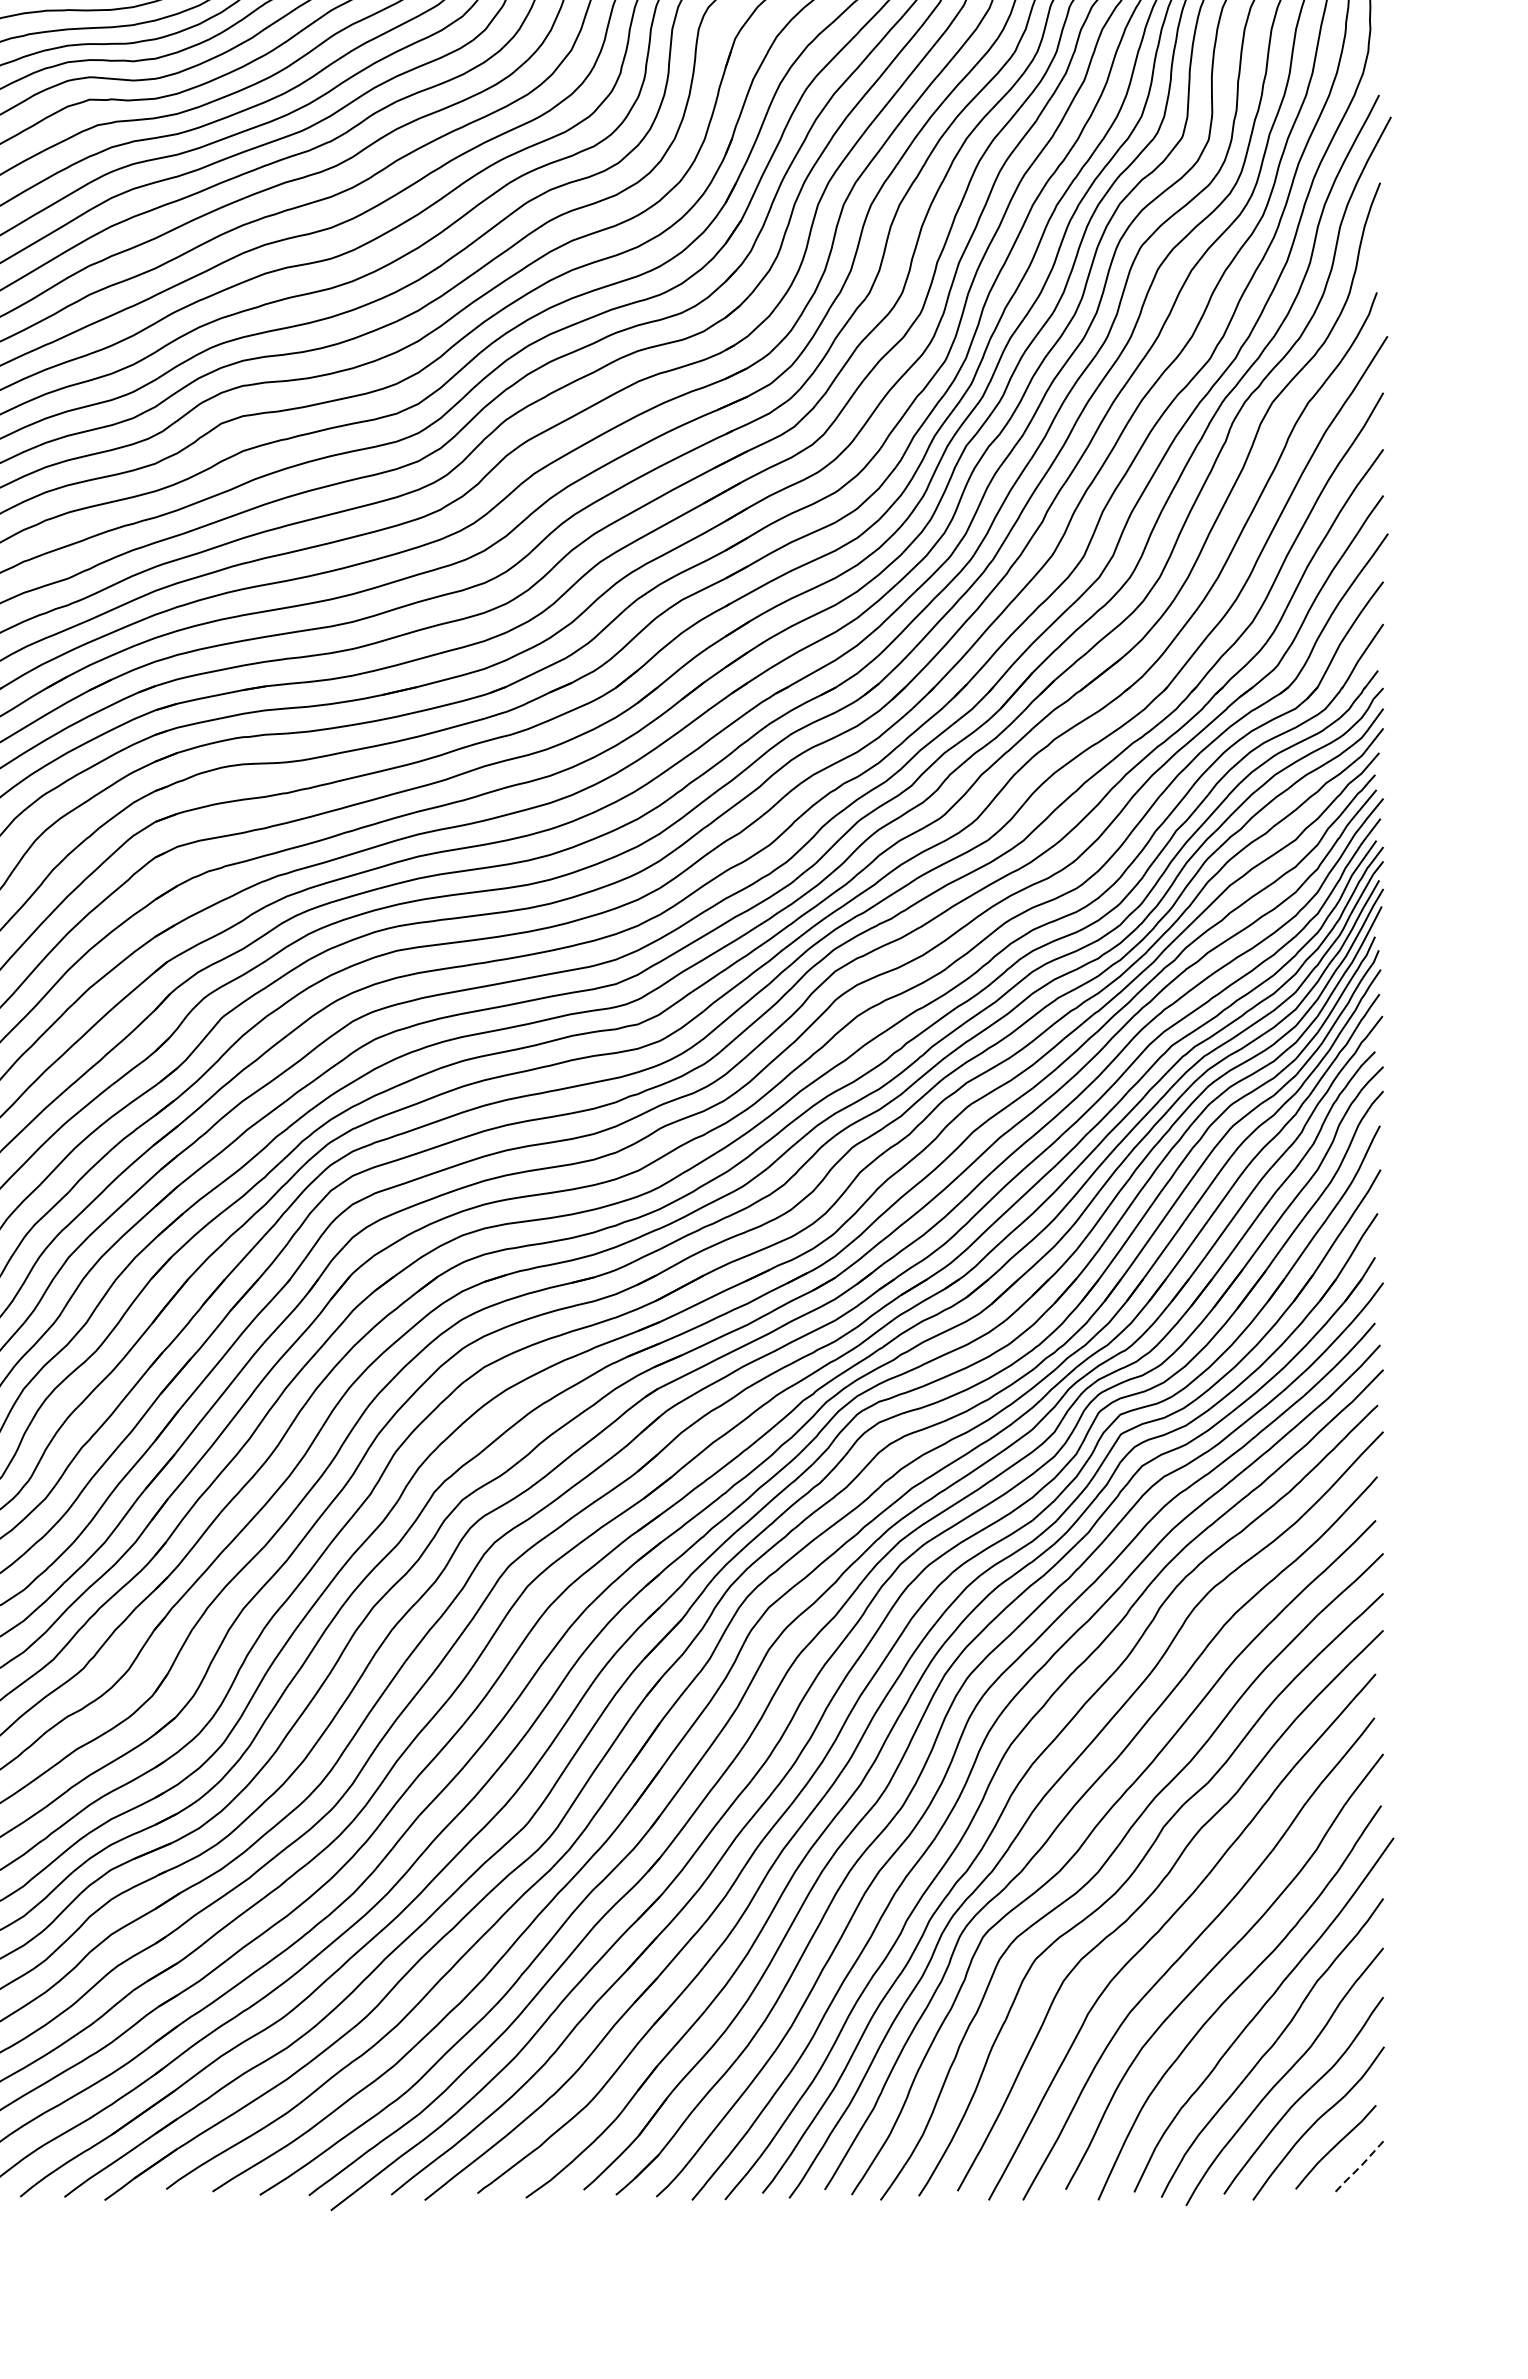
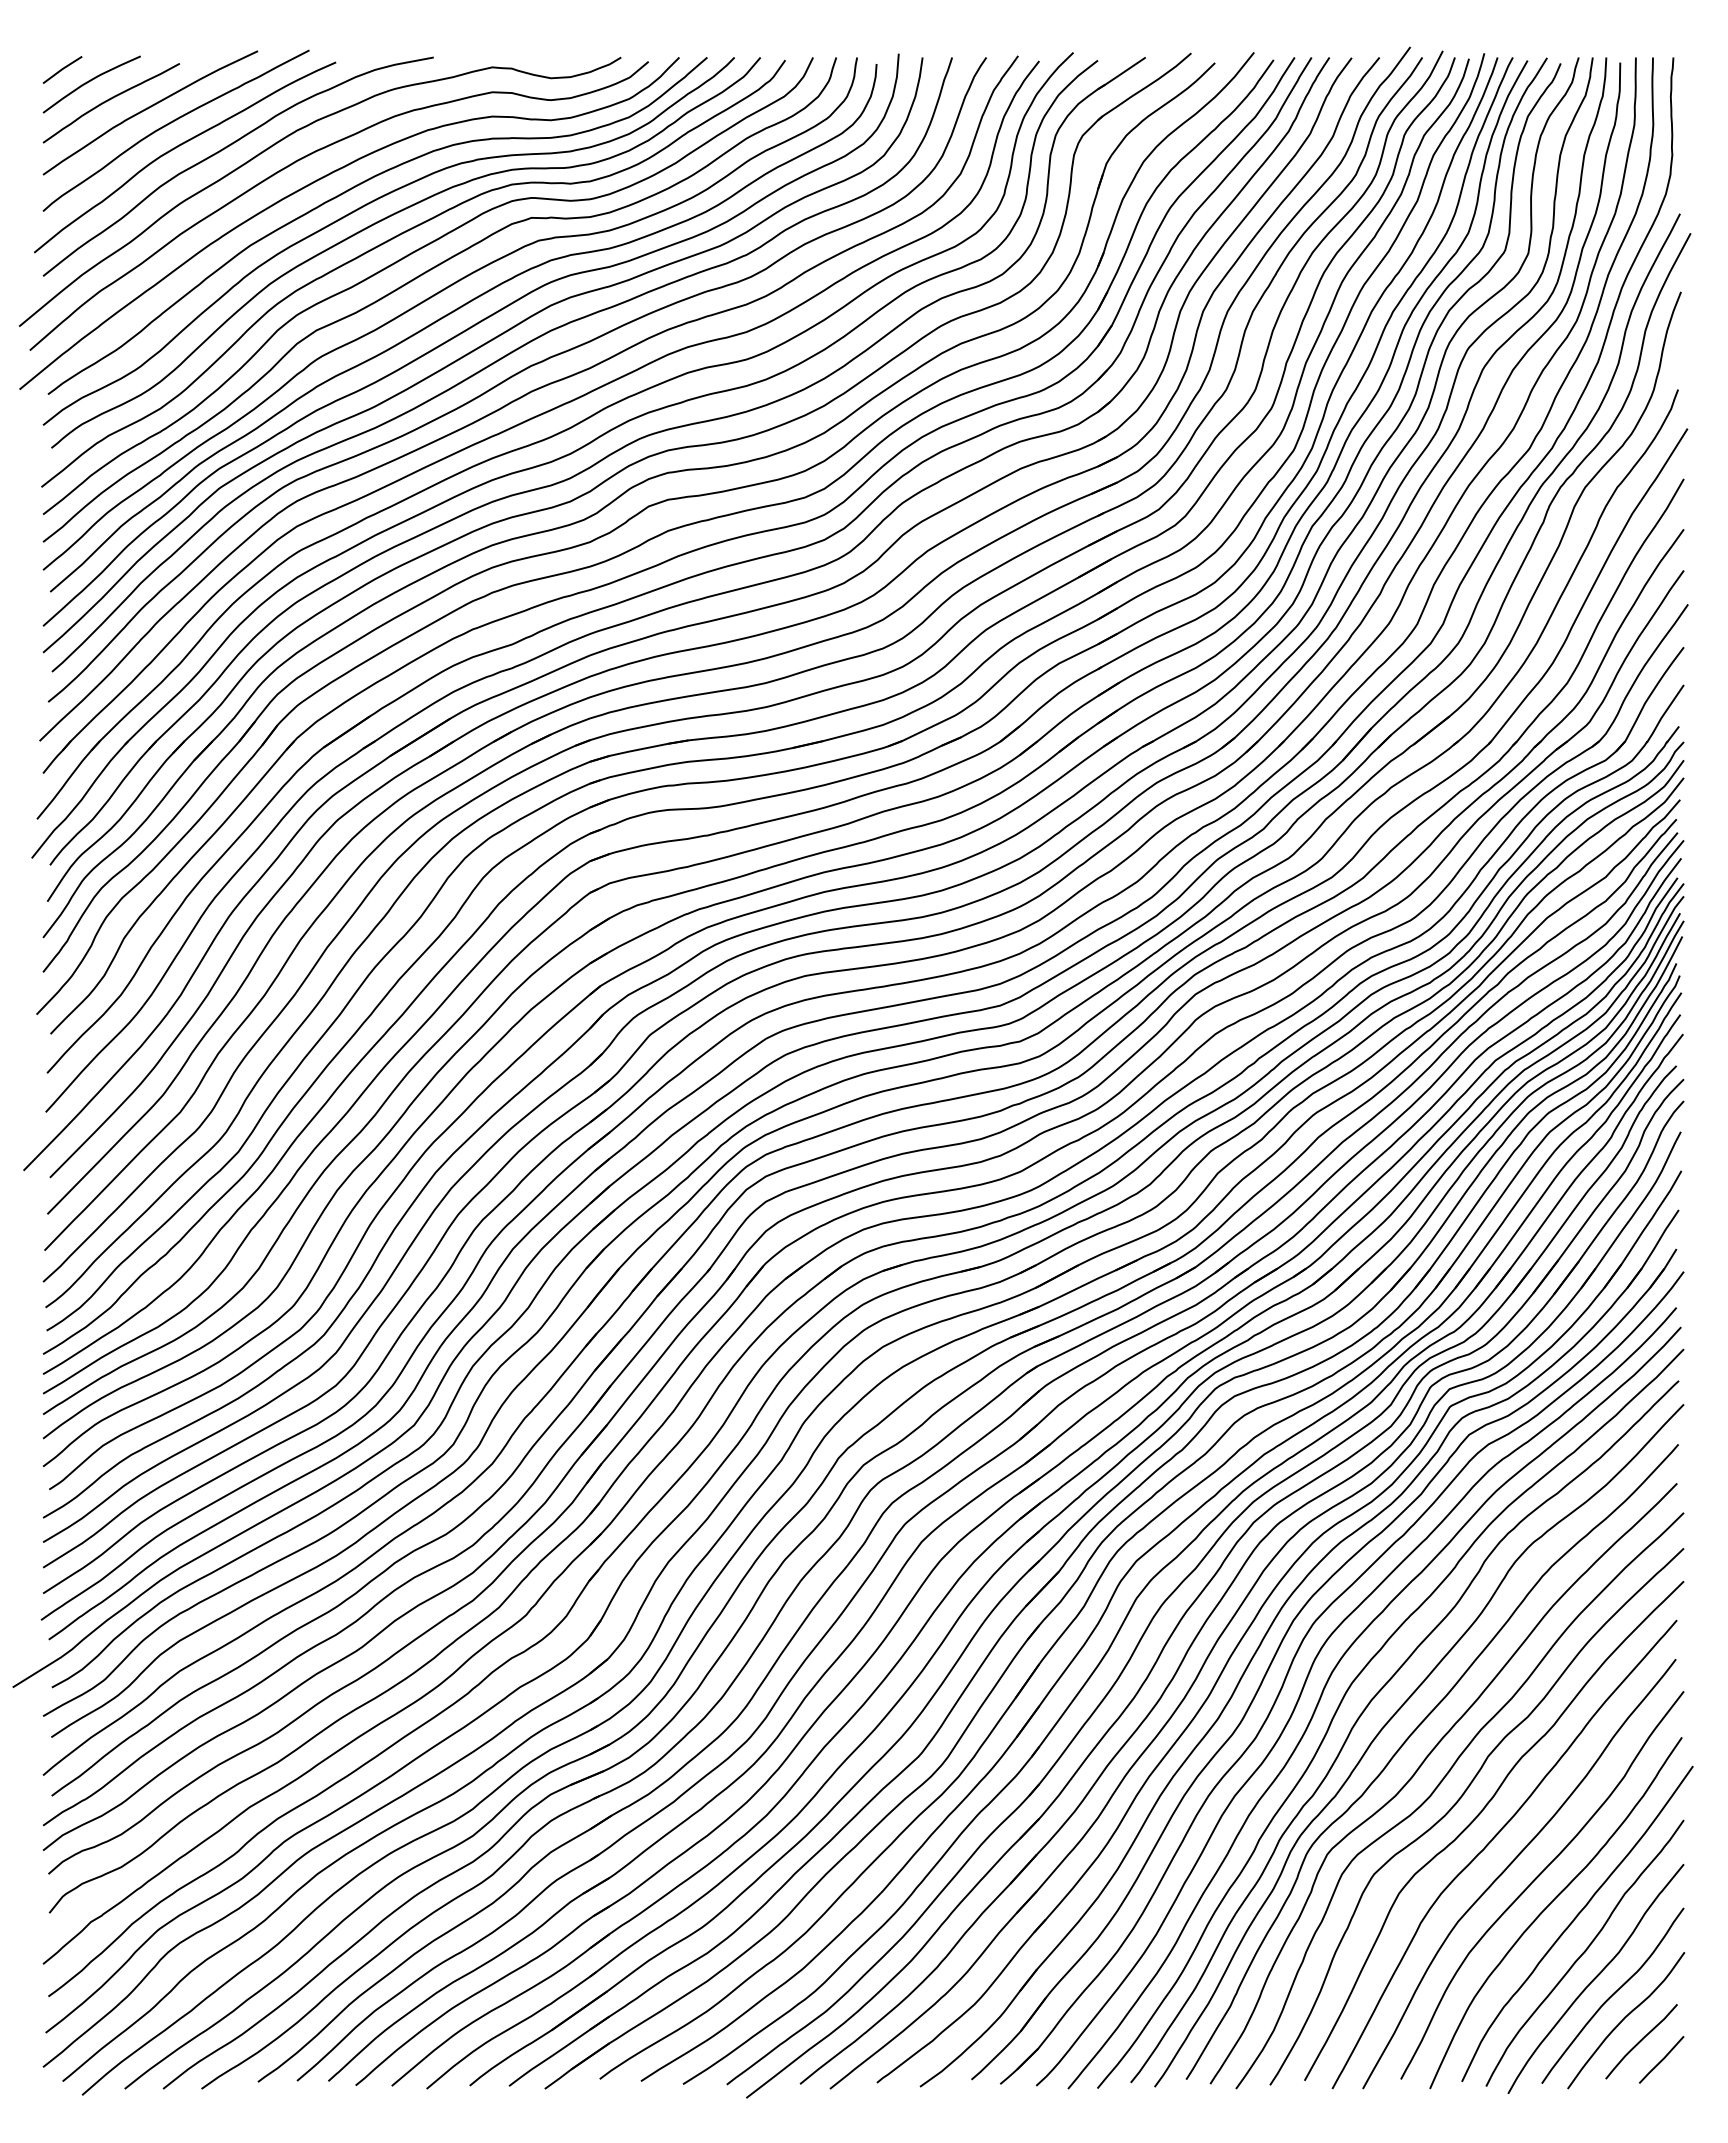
line: (1359, 2168) -> (1662, 2060), dashed -> solid

